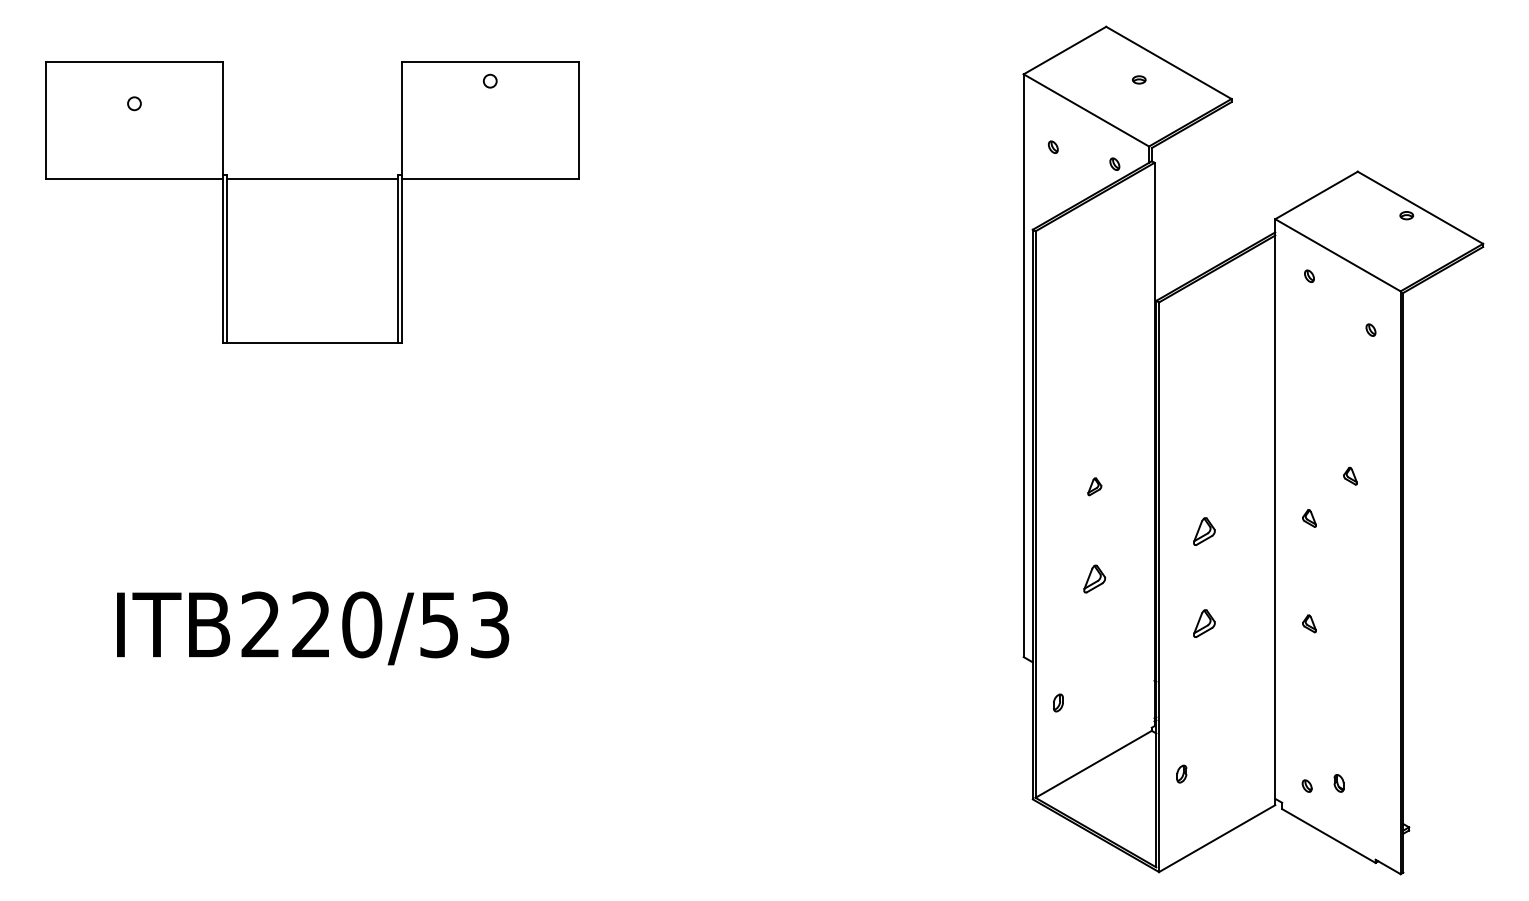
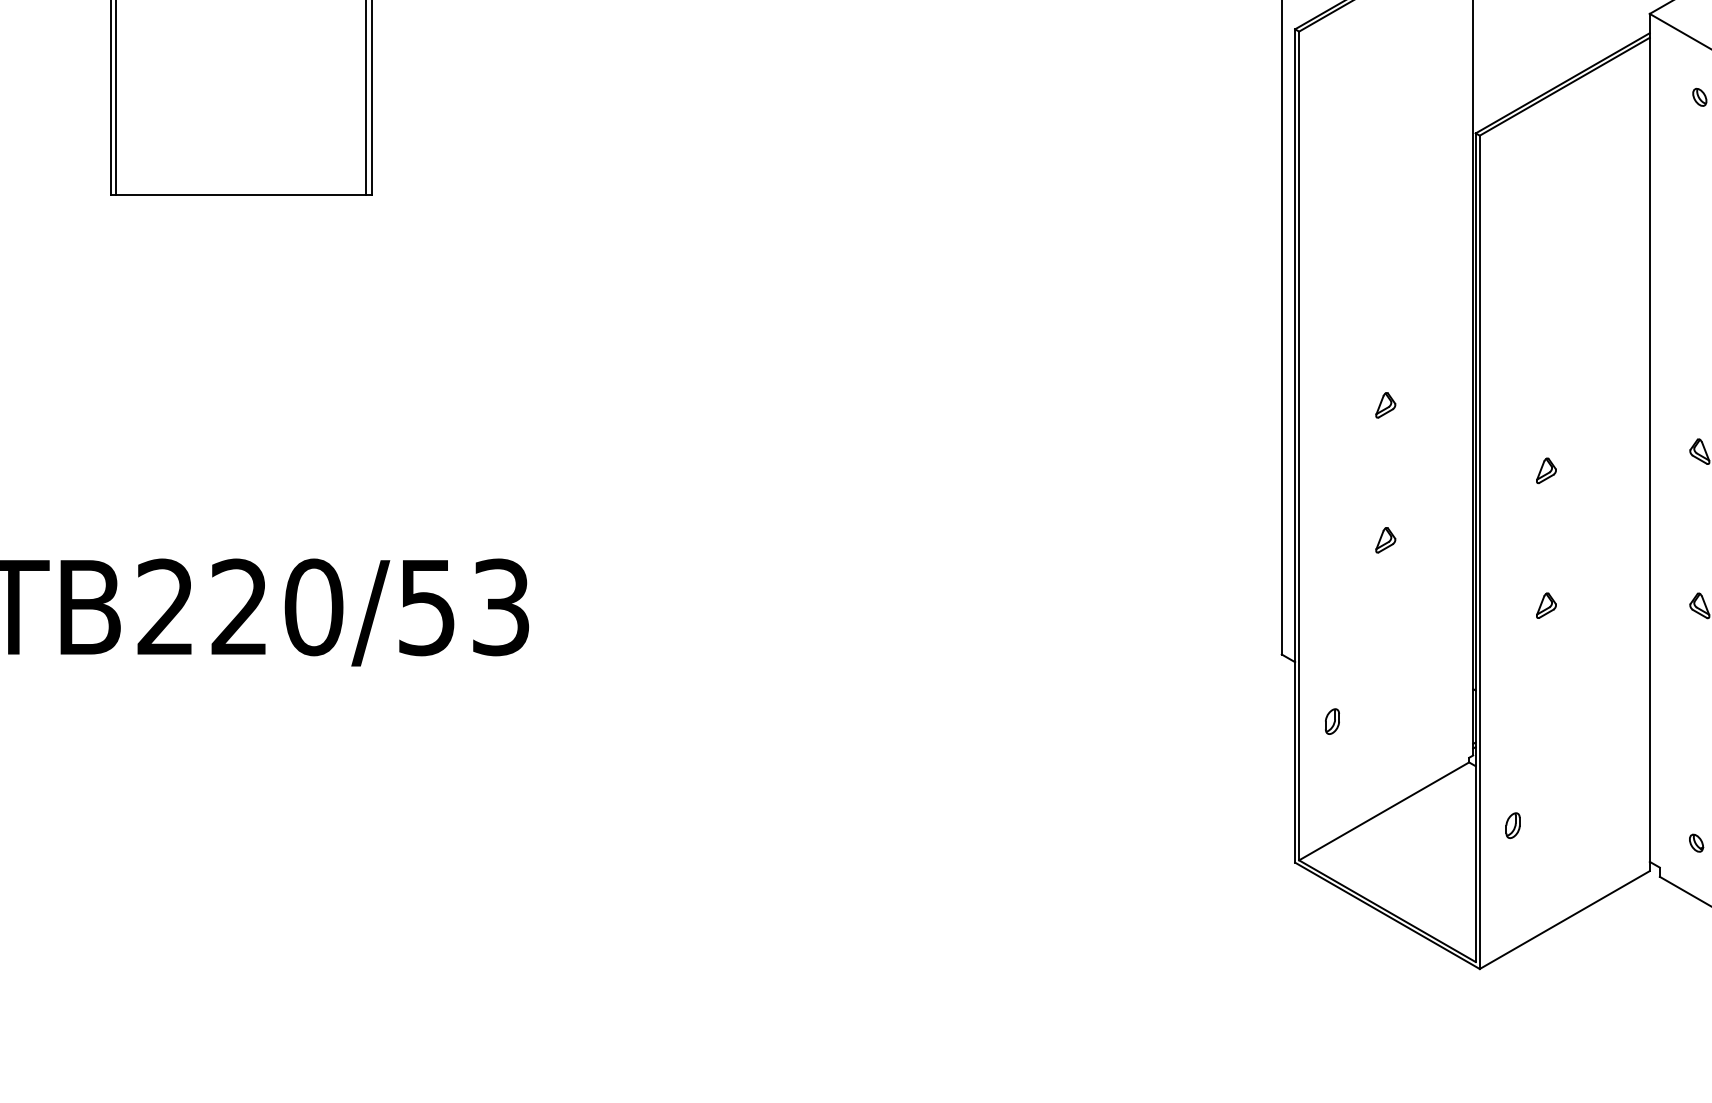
part: (1204, 531) -> (1546, 470), size x0.62
part: (1094, 578) -> (1385, 539), size x0.62
part: (1204, 623) -> (1546, 605), size x0.62

